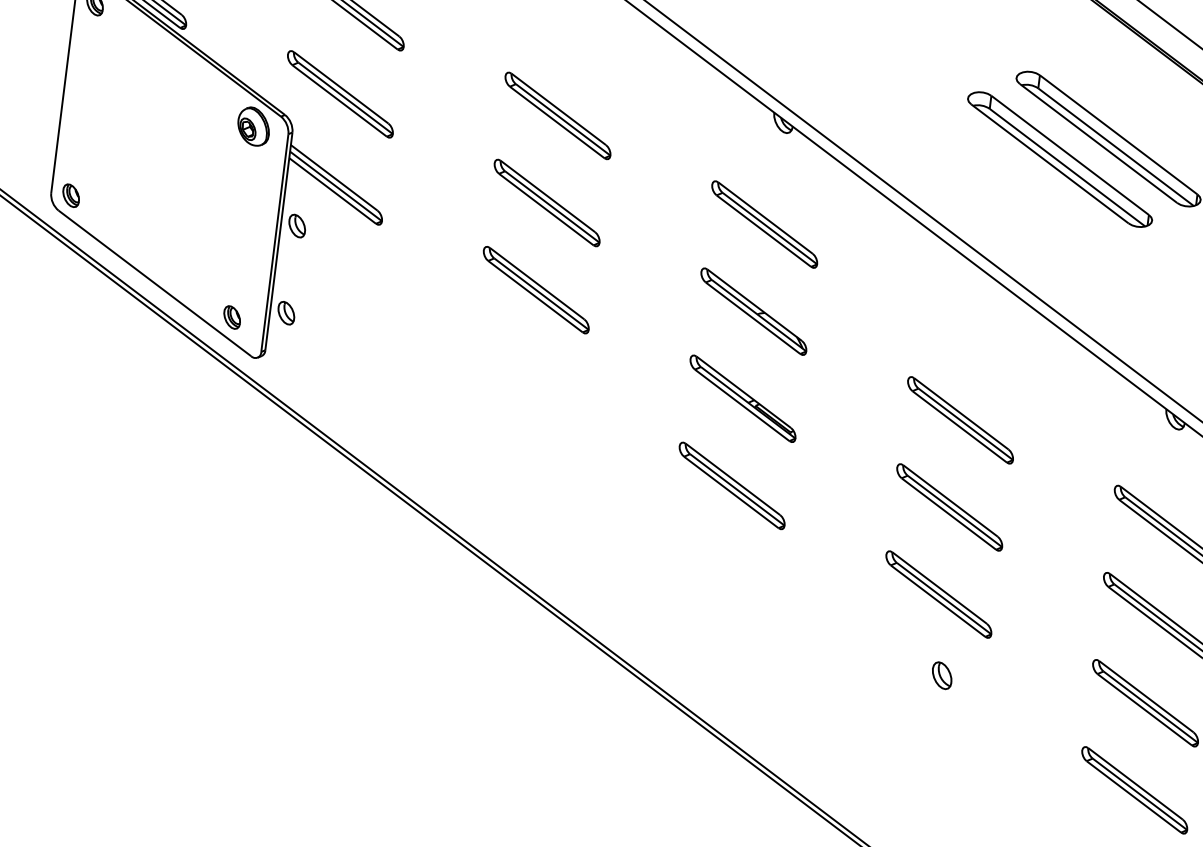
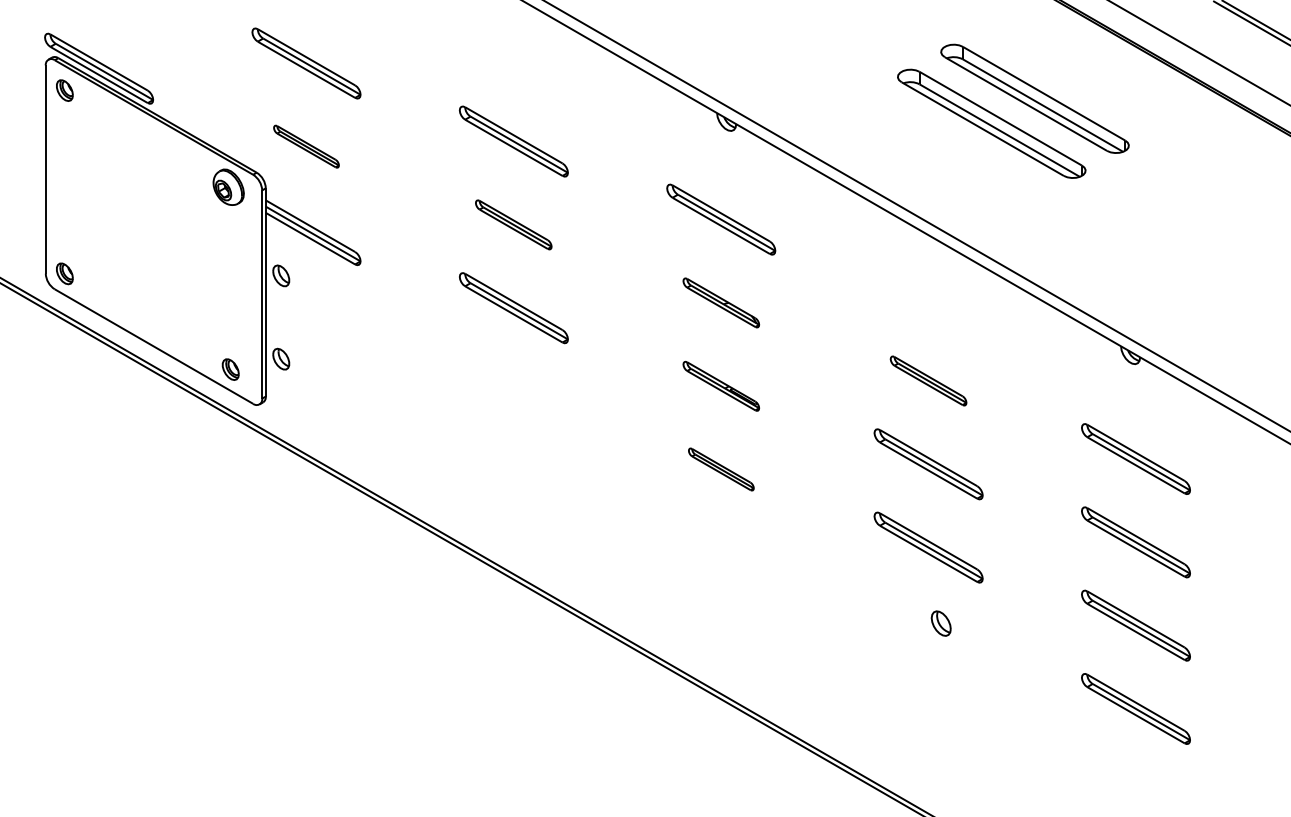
part: (340, 94) -> (306, 146), size x0.6
part: (546, 202) -> (513, 224), size x0.7
part: (754, 311) -> (721, 302), size x0.7
part: (743, 399) -> (721, 386), size x0.7
part: (960, 419) -> (928, 380), size x0.7
part: (732, 485) -> (721, 469), size x0.6

